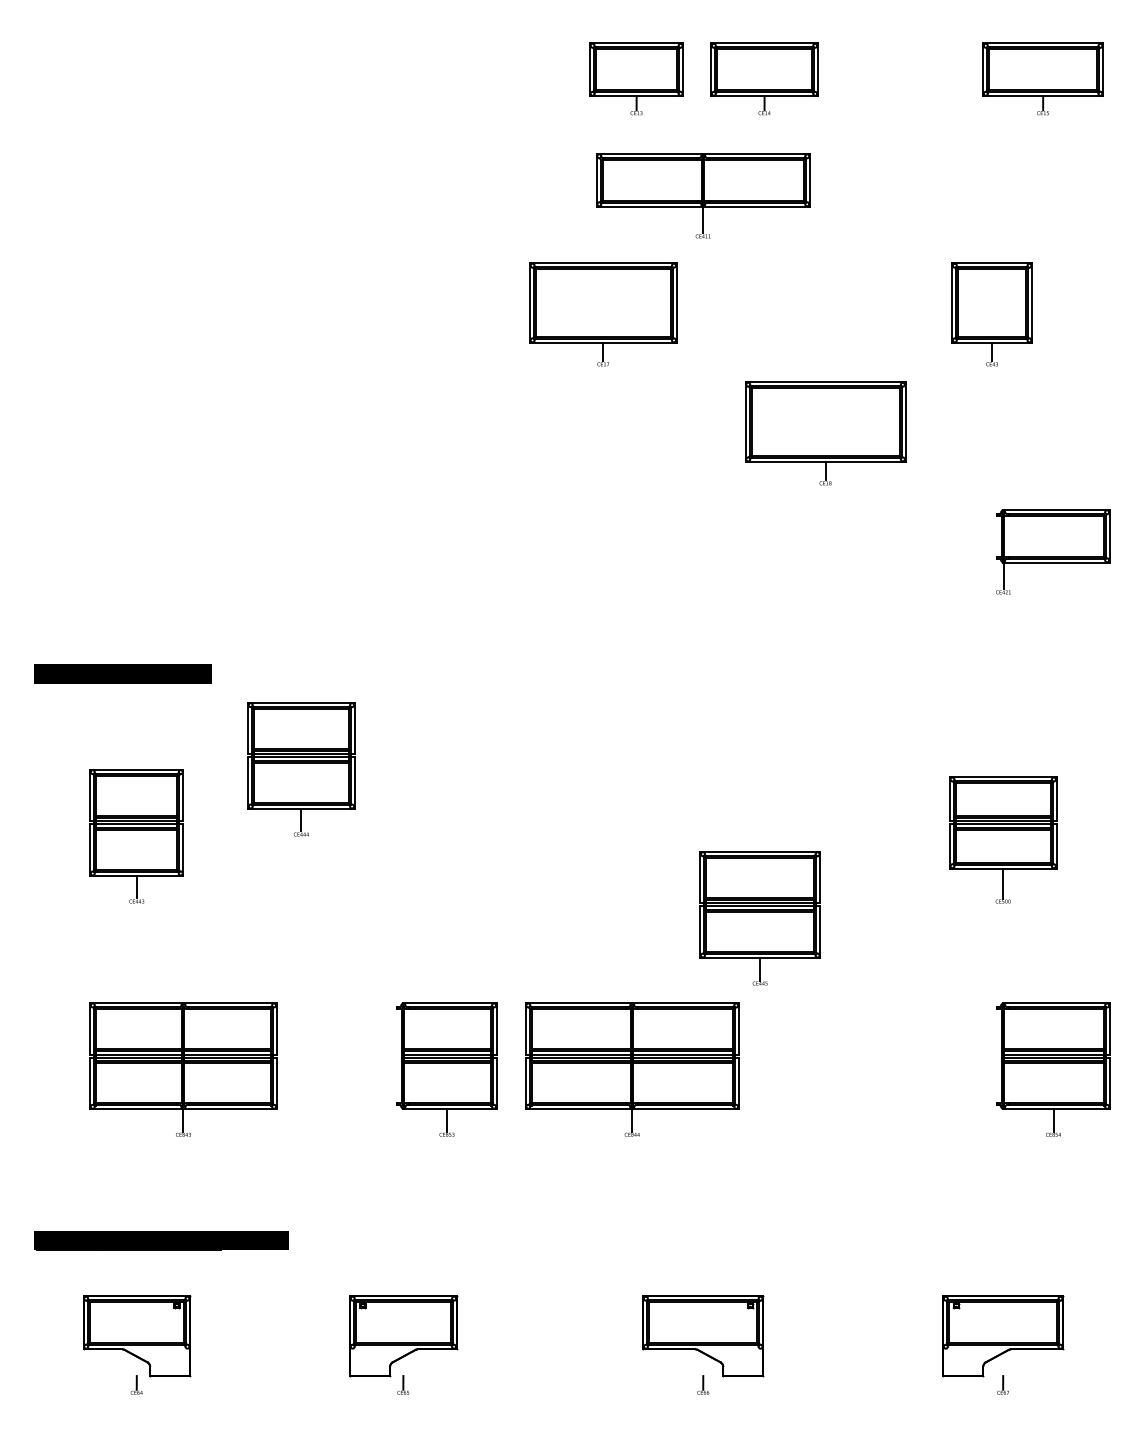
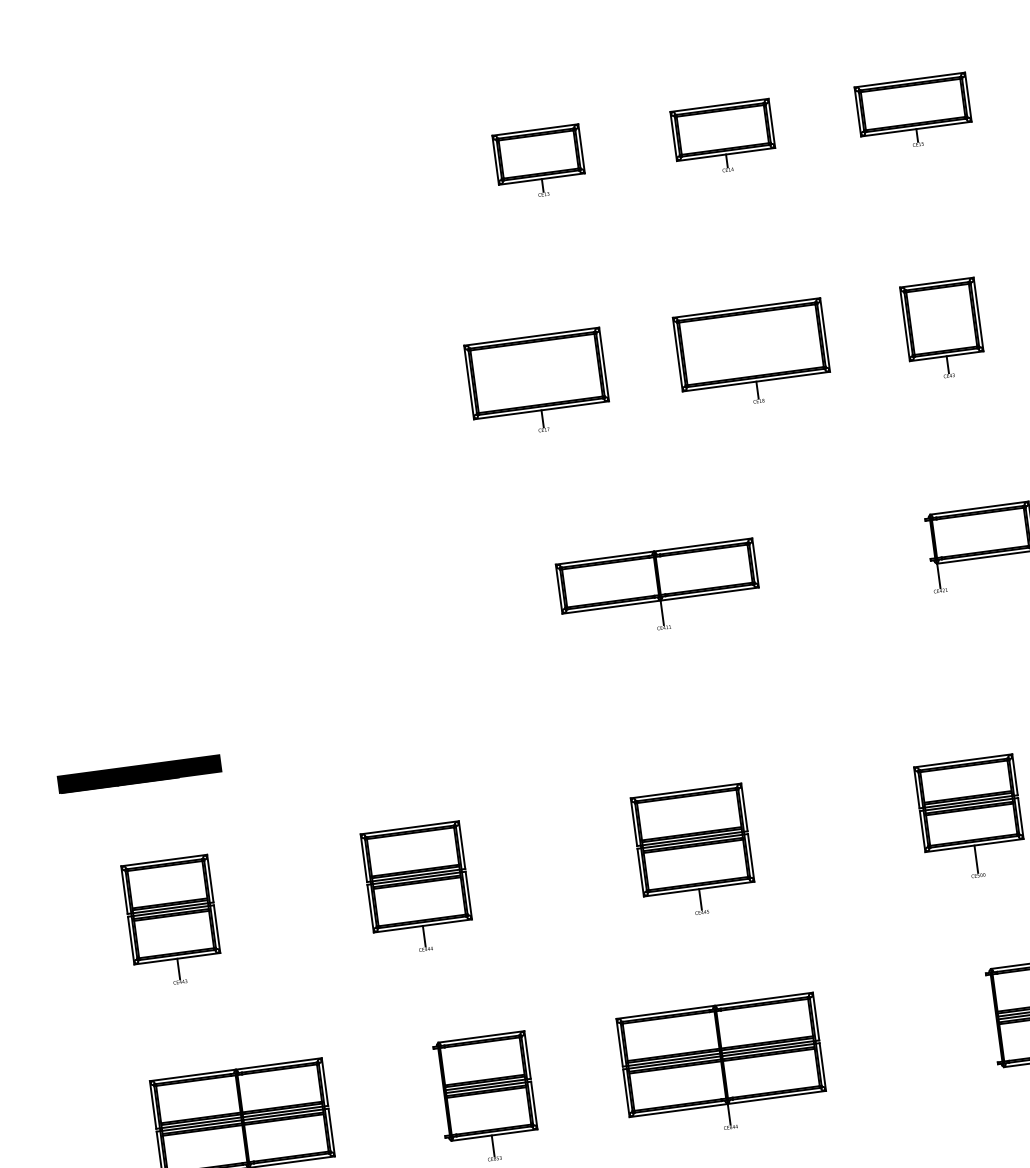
part: (764, 78) -> (723, 137), moved
part: (703, 195) -> (659, 590), moved
part: (991, 314) -> (942, 330), moved
part: (825, 433) -> (752, 355), moved
part: (301, 769) -> (418, 889), moved
part: (759, 918) -> (693, 852), moved
part: (632, 1069) -> (723, 1067), moved

